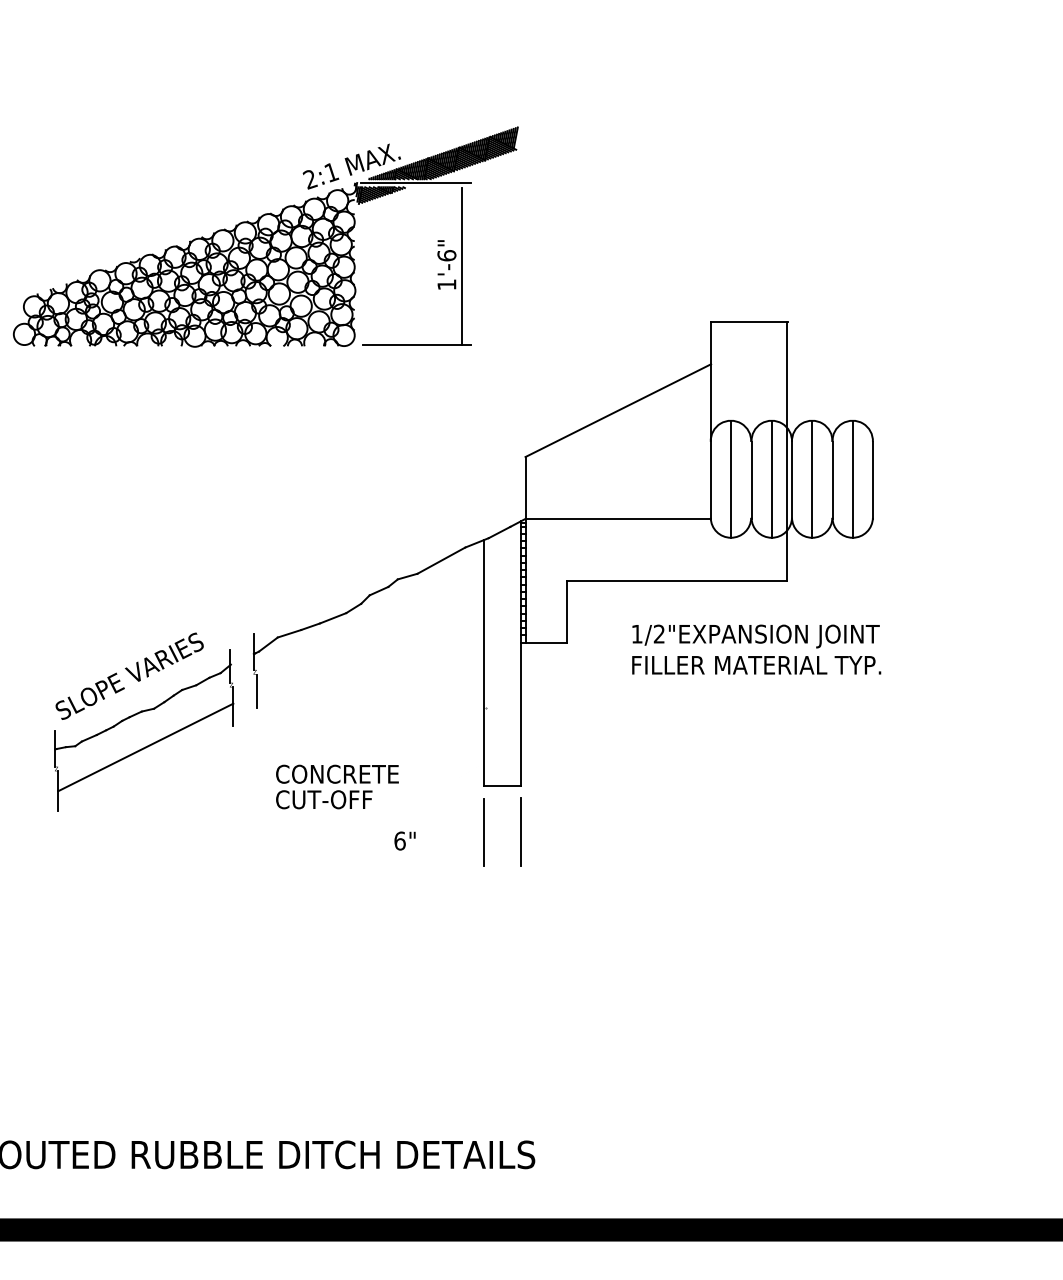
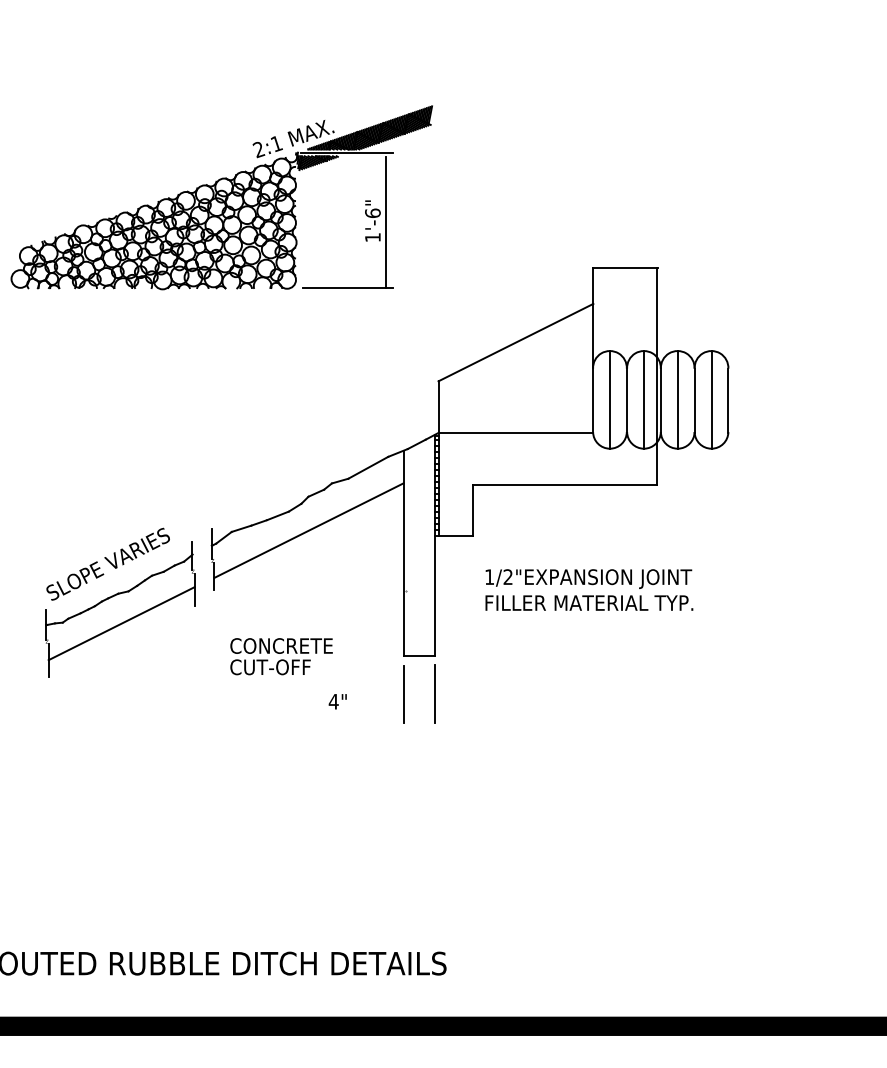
line: (369, 635) -> (308, 530), added
text: (756, 648) -> (589, 589), moved
text: (399, 840) -> (333, 701), 6" -> 4"

